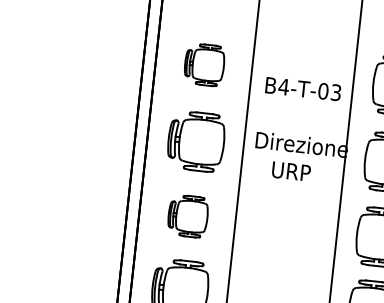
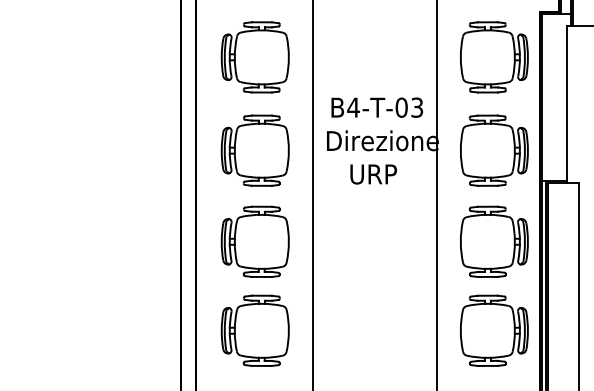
part: (203, 64) -> (254, 57), size x1.43
text: (302, 88) -> (376, 107), moved
part: (187, 216) -> (254, 241), size x1.43

